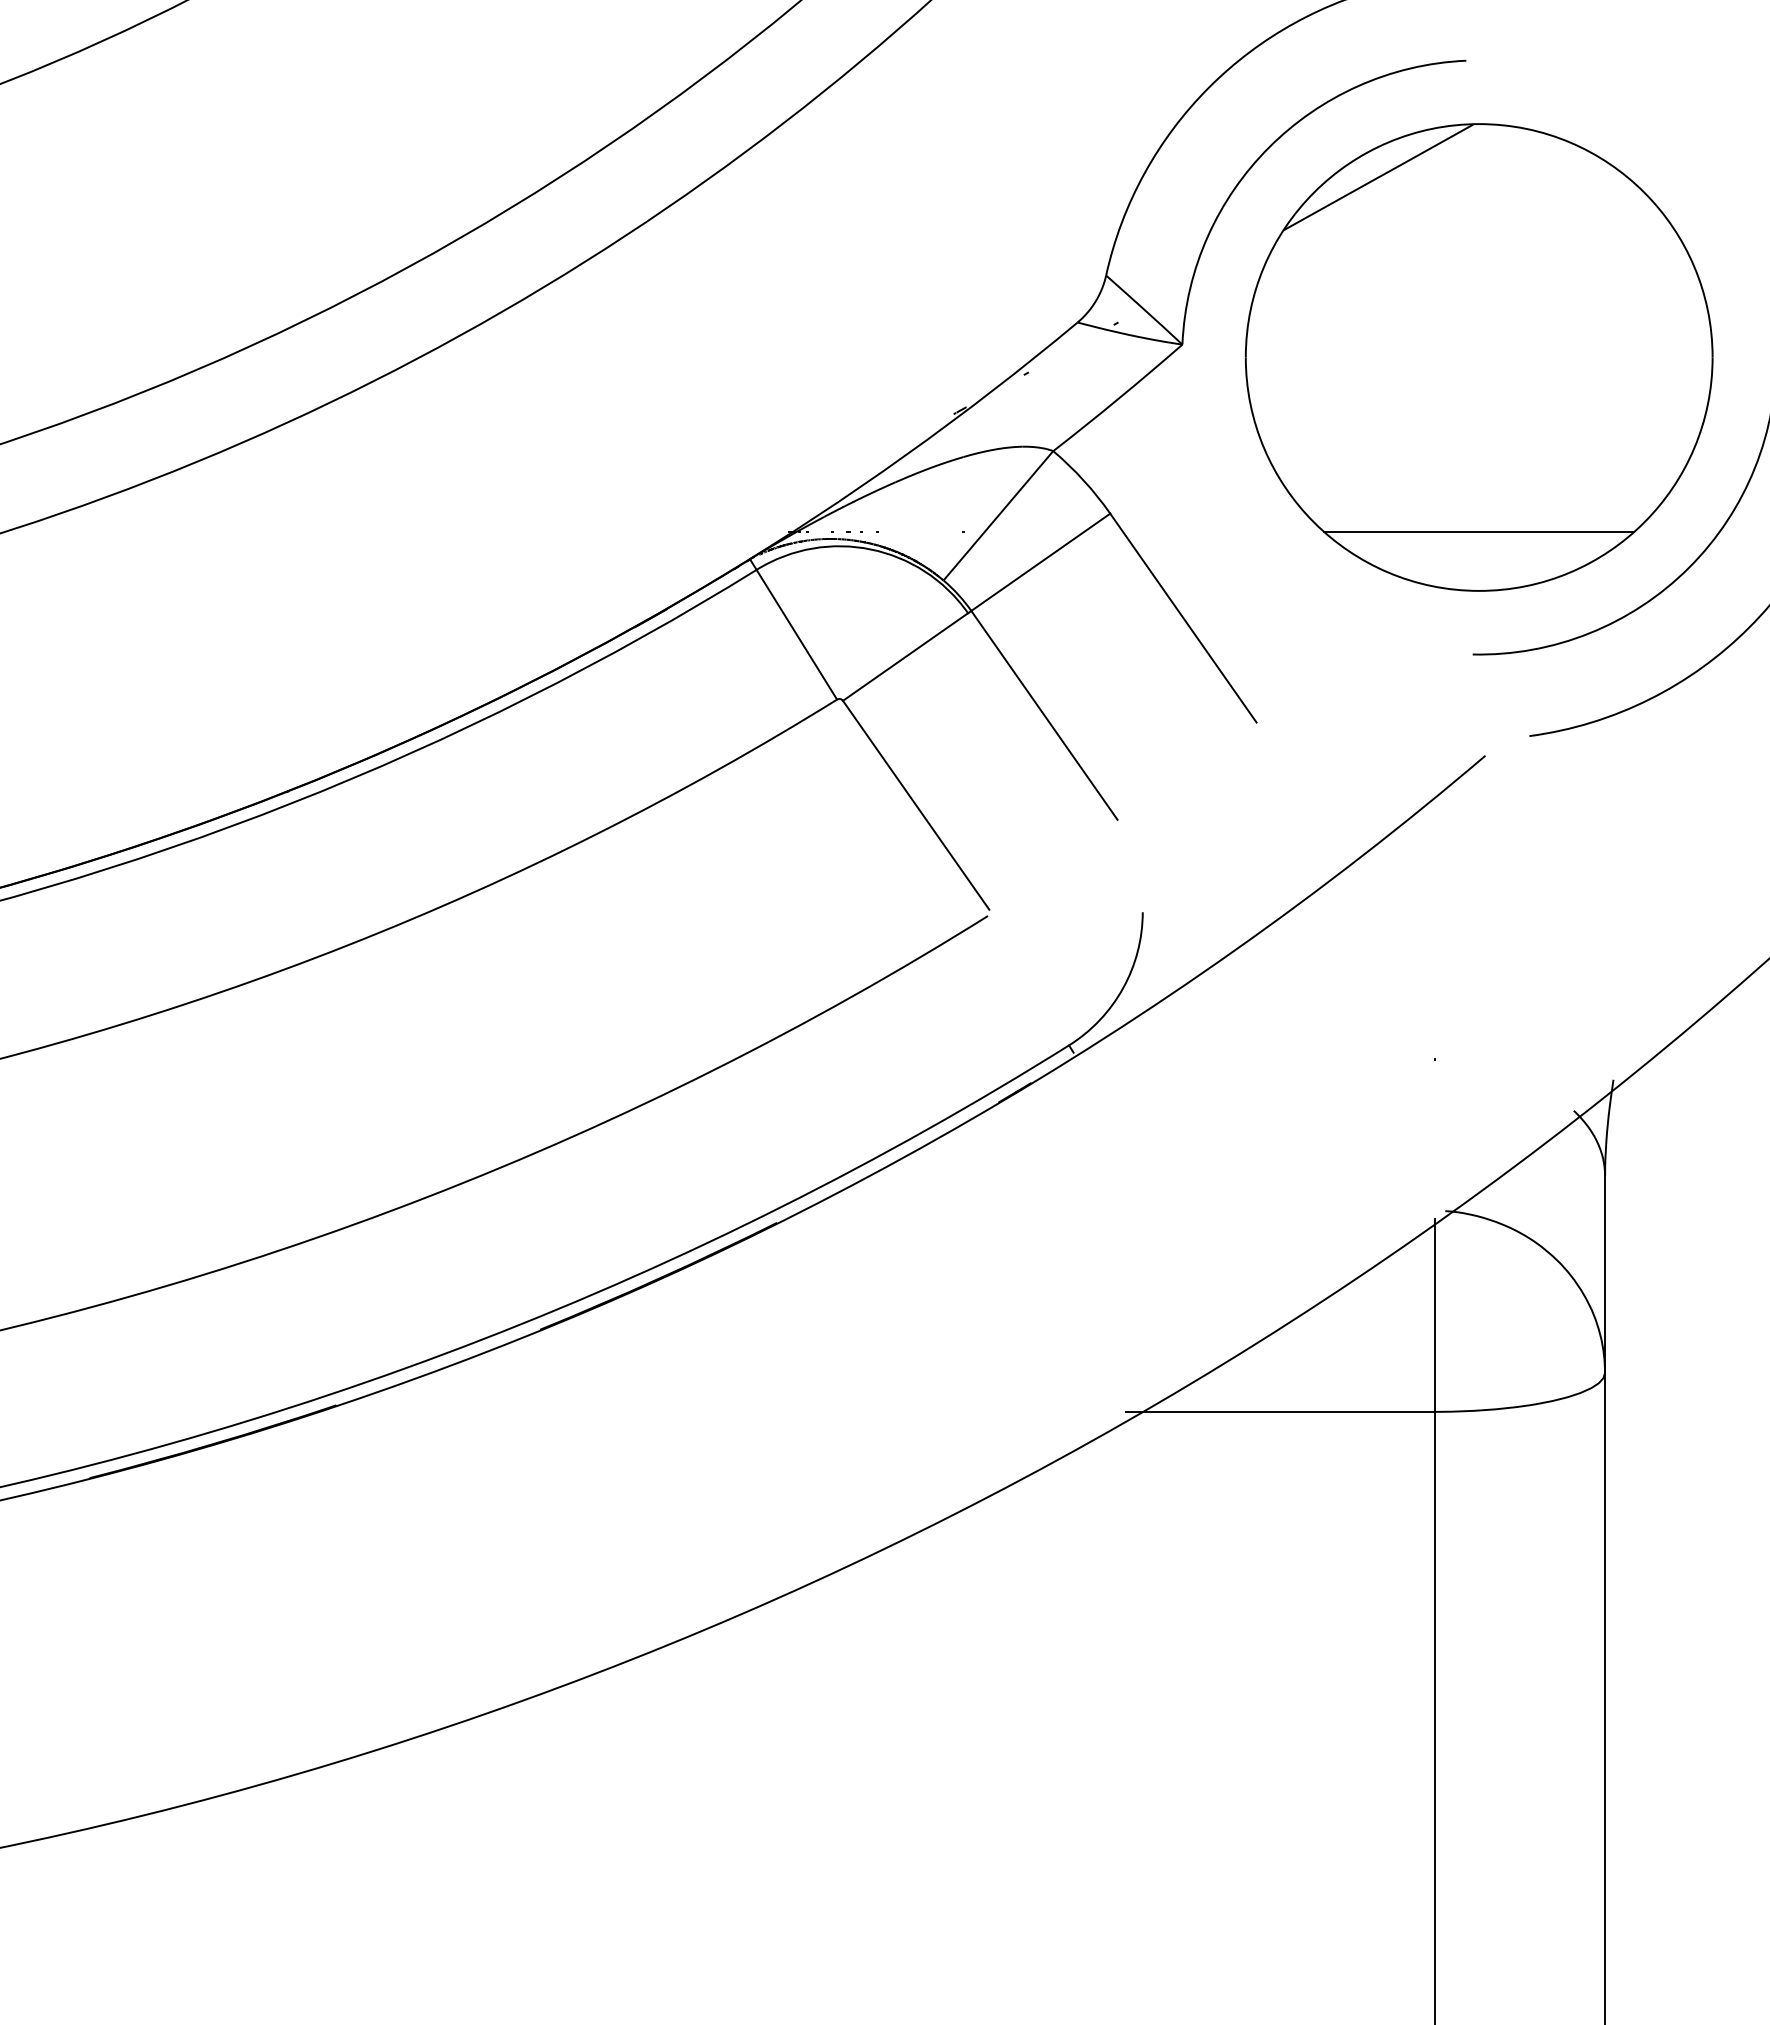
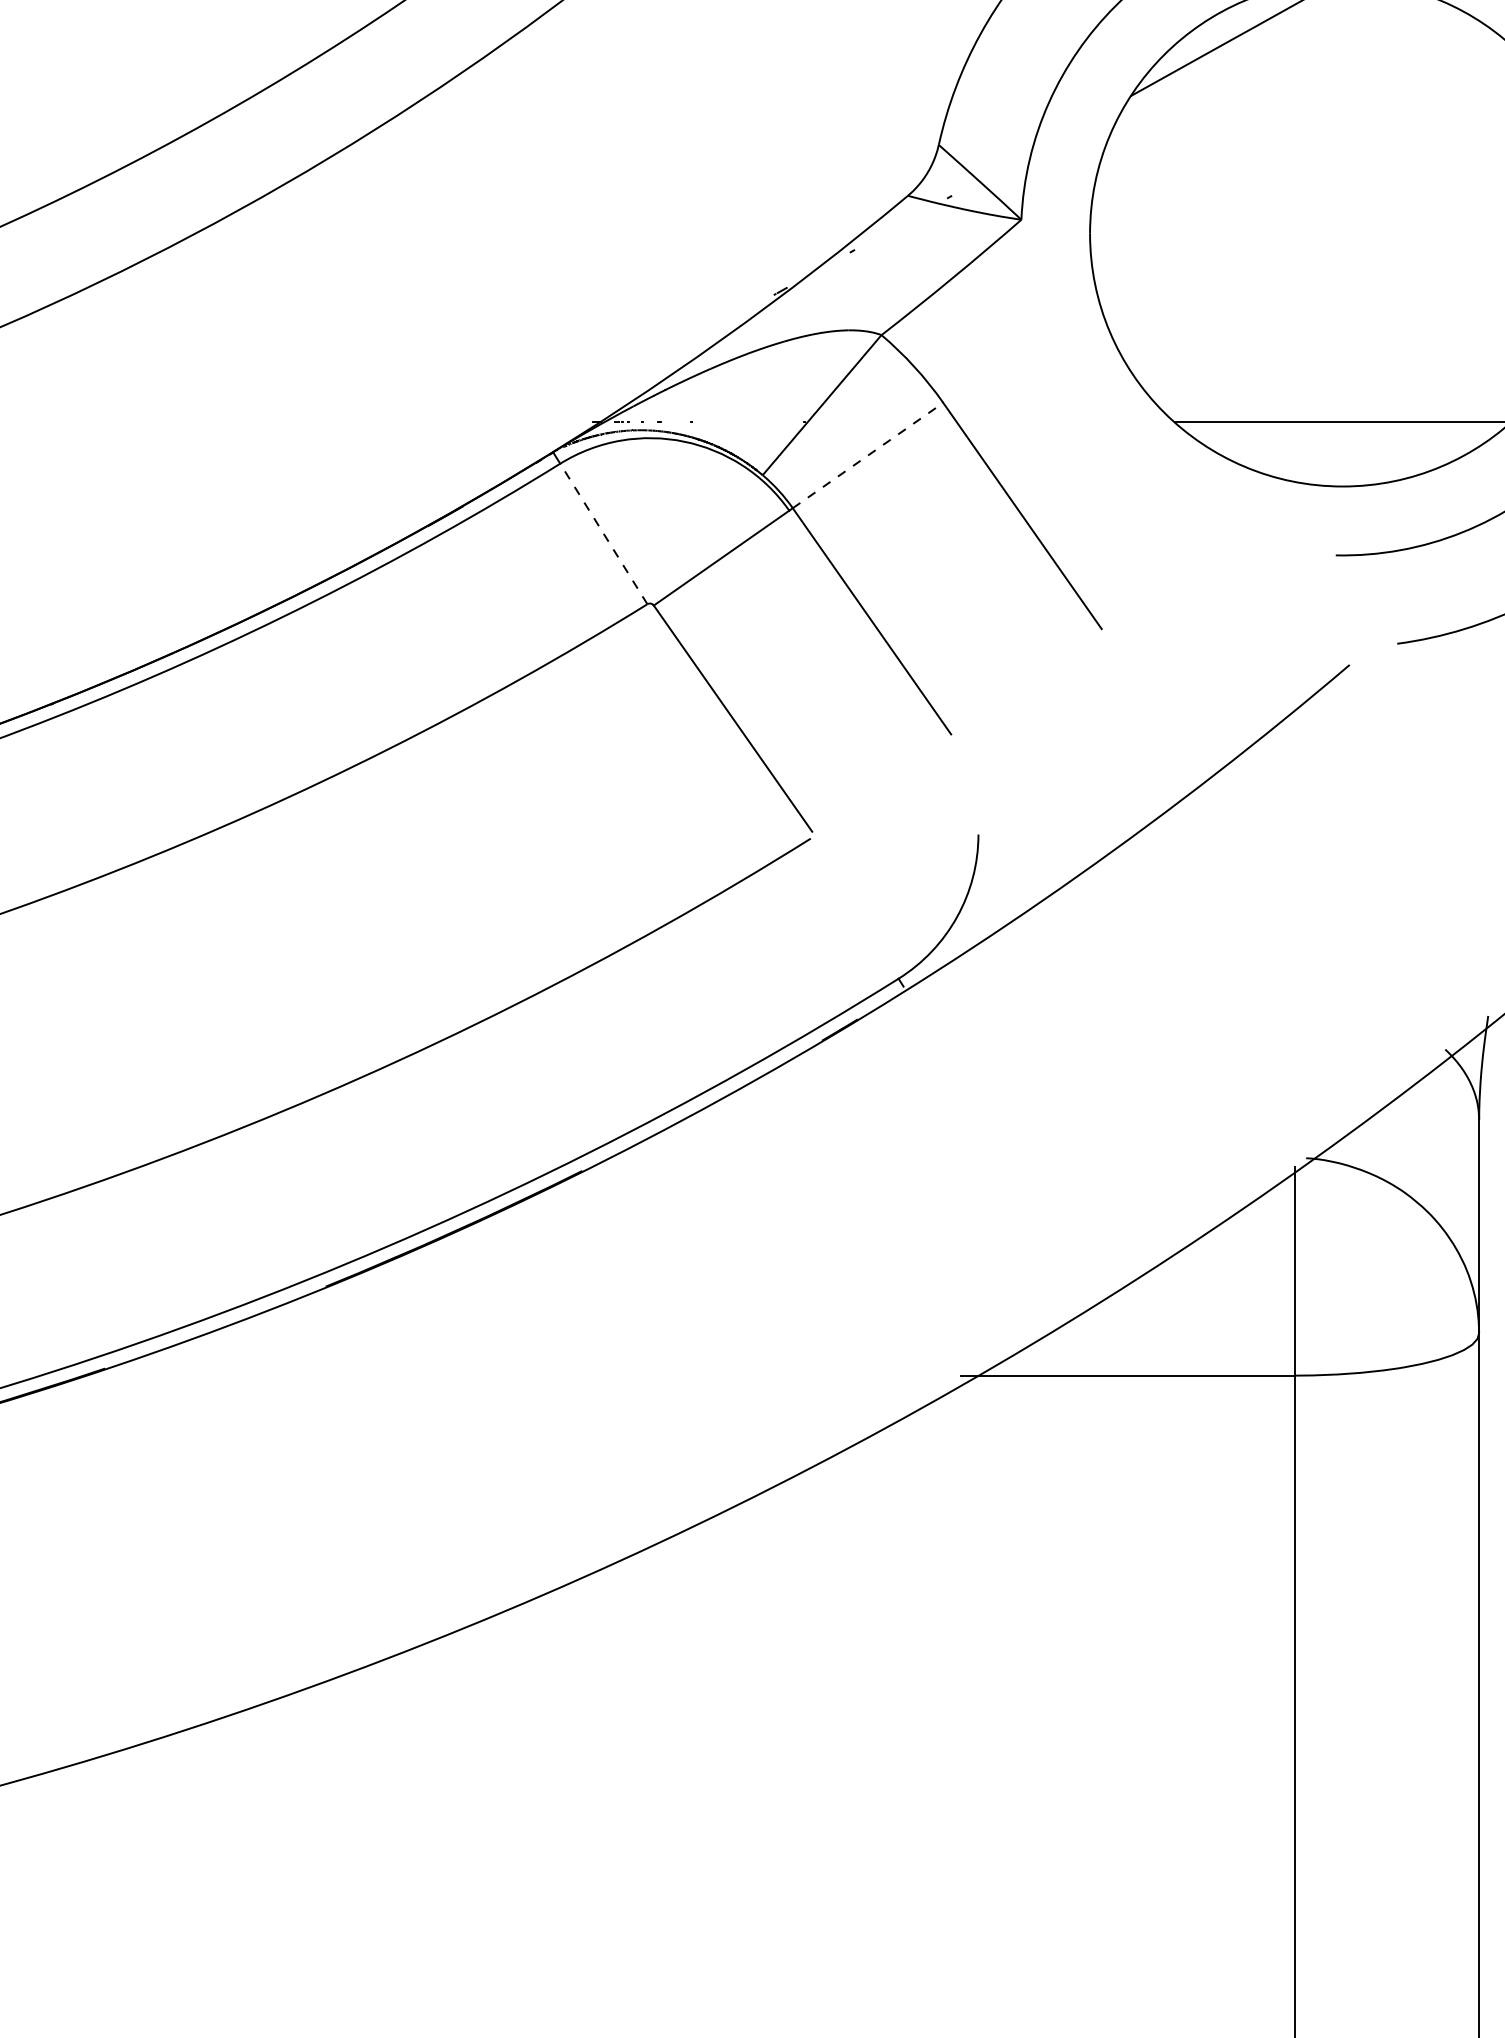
line: (1040, 562) -> (867, 455), solid -> dashed
line: (796, 634) -> (603, 533), solid -> dashed

